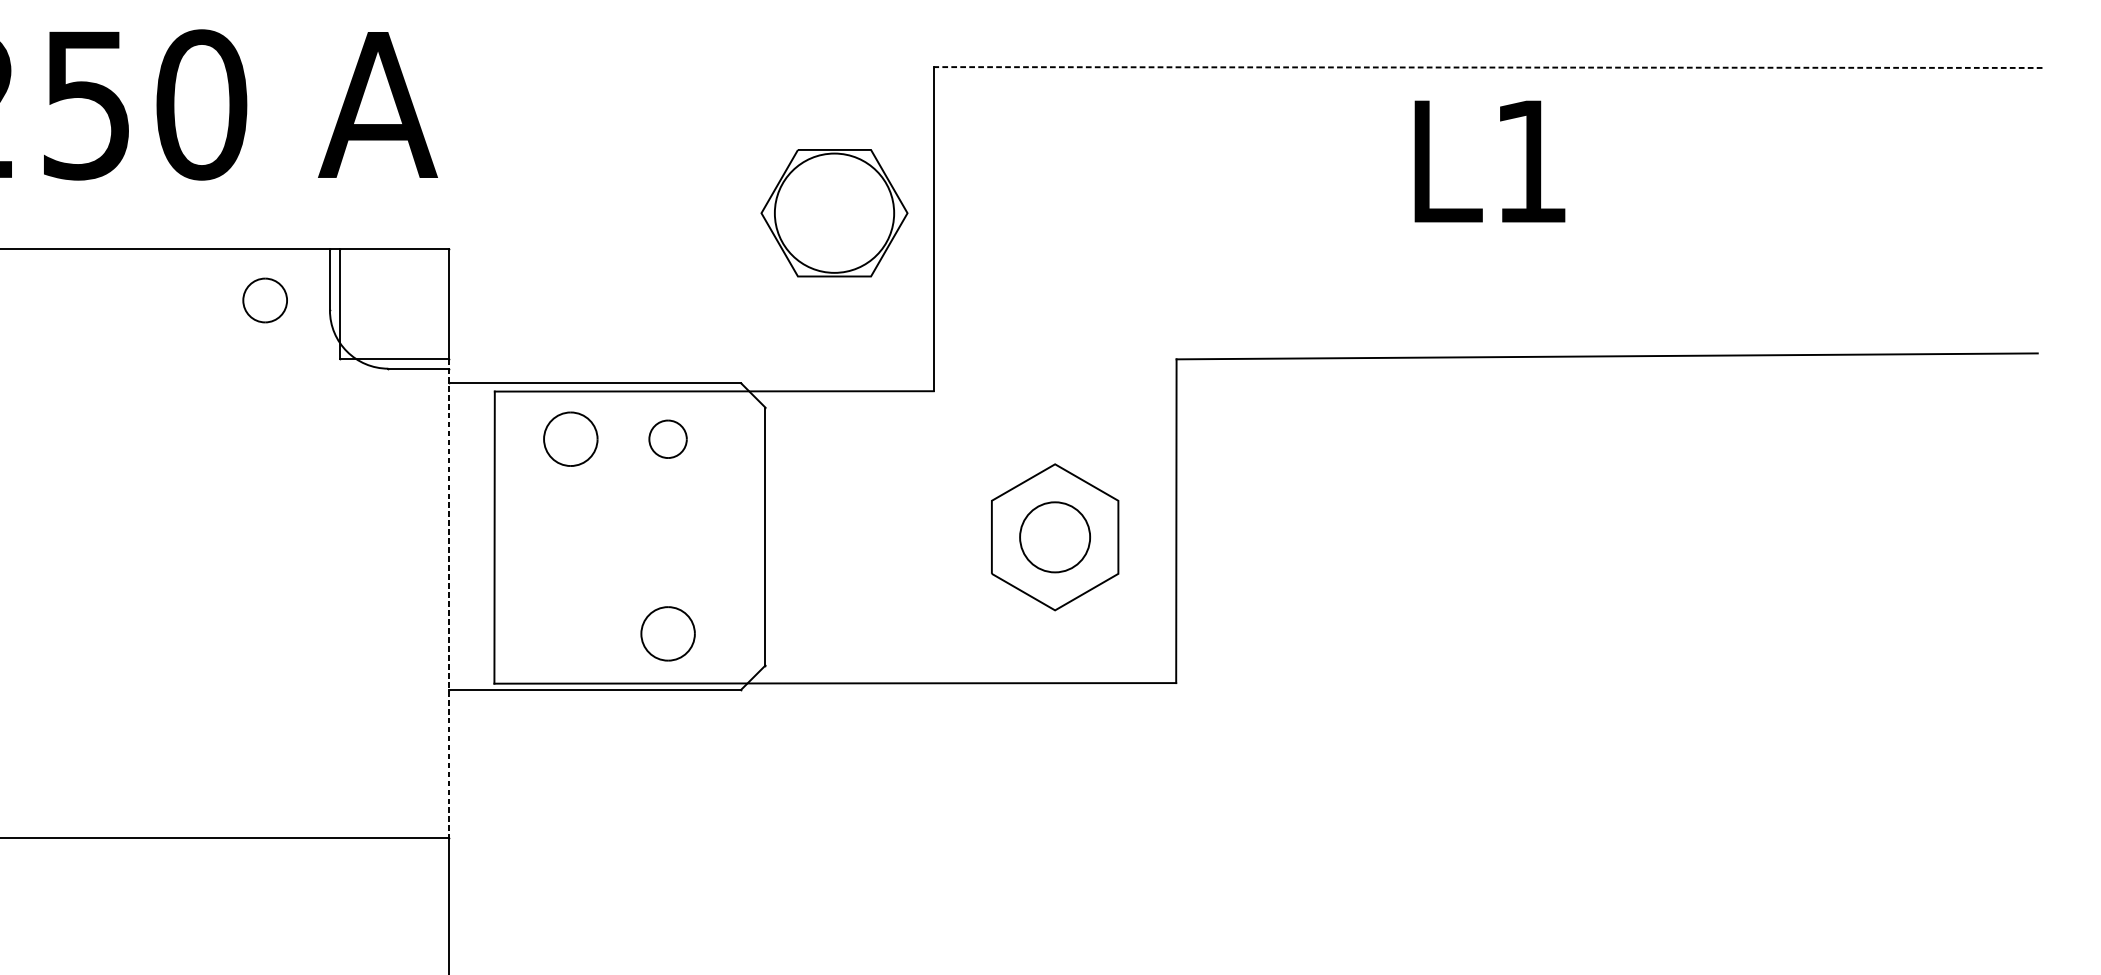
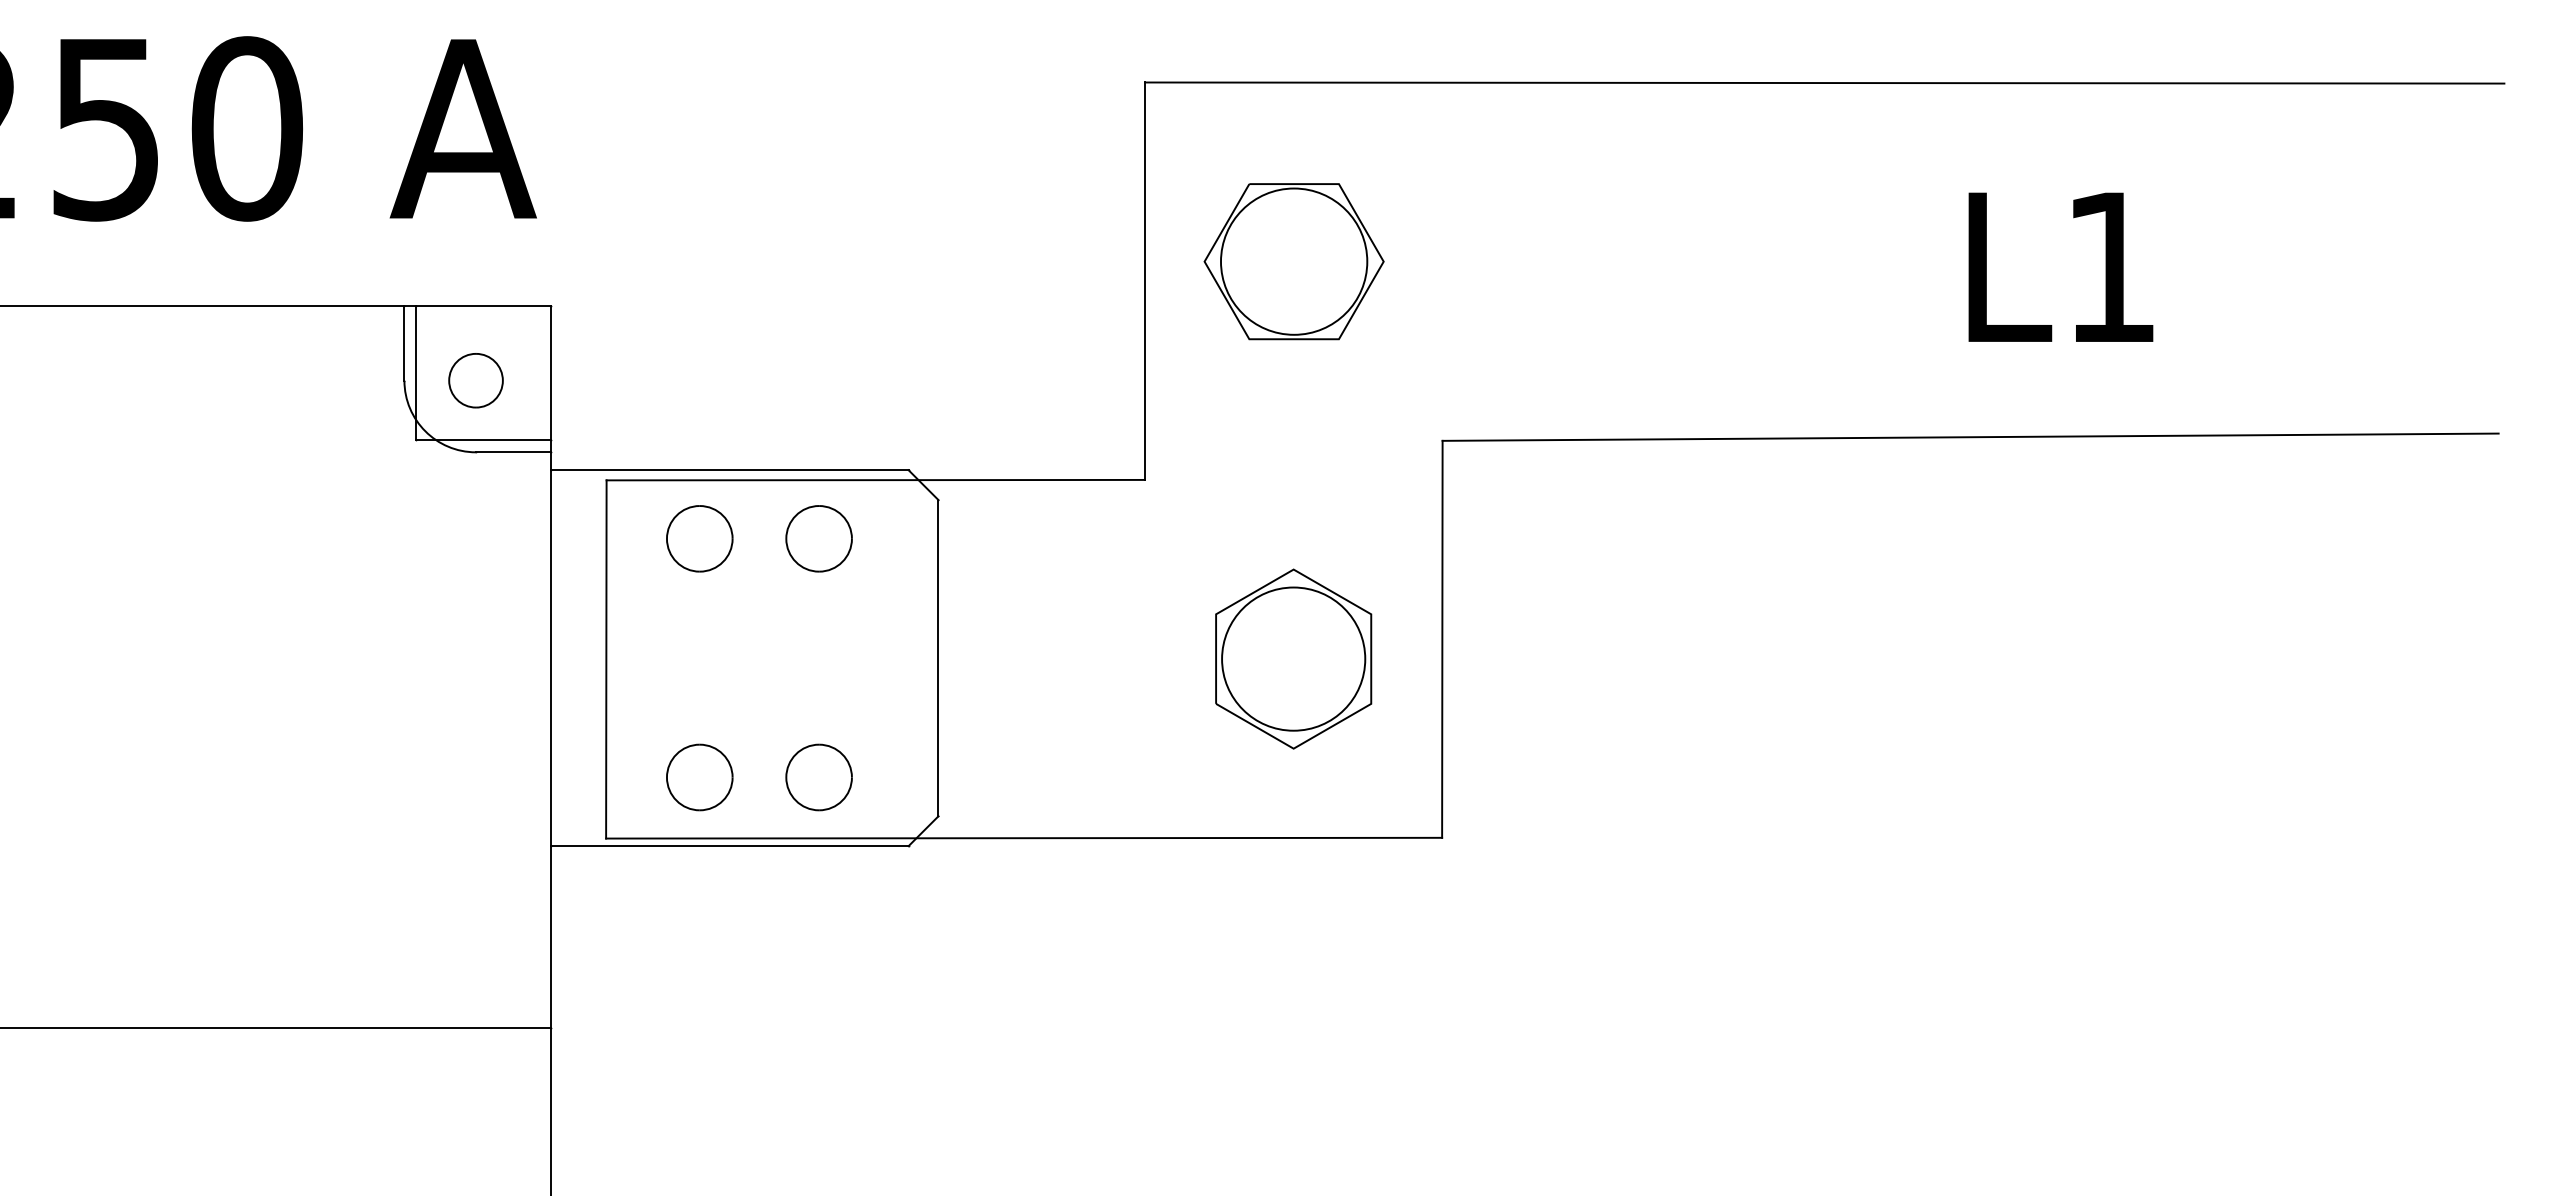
line: (1488, 67) -> (1824, 83), dashed -> solid
text: (1489, 160) -> (2060, 266), moved
part: (833, 213) -> (1293, 261), moved
part: (264, 300) -> (475, 380), moved
part: (667, 438) -> (818, 538), size x1.43
circle: (1054, 536) -> (1293, 658), size x1.67
line: (449, 598) -> (550, 734), dashed -> solid
part: (570, 633) -> (699, 777), added

